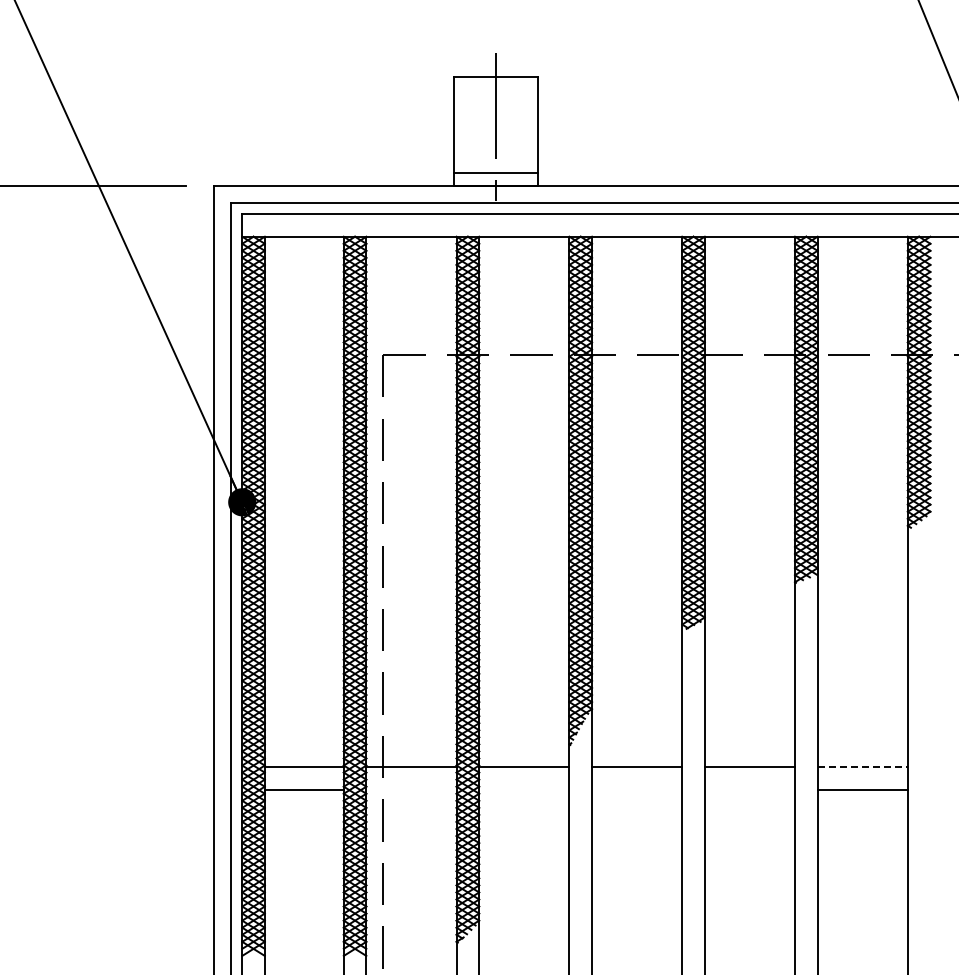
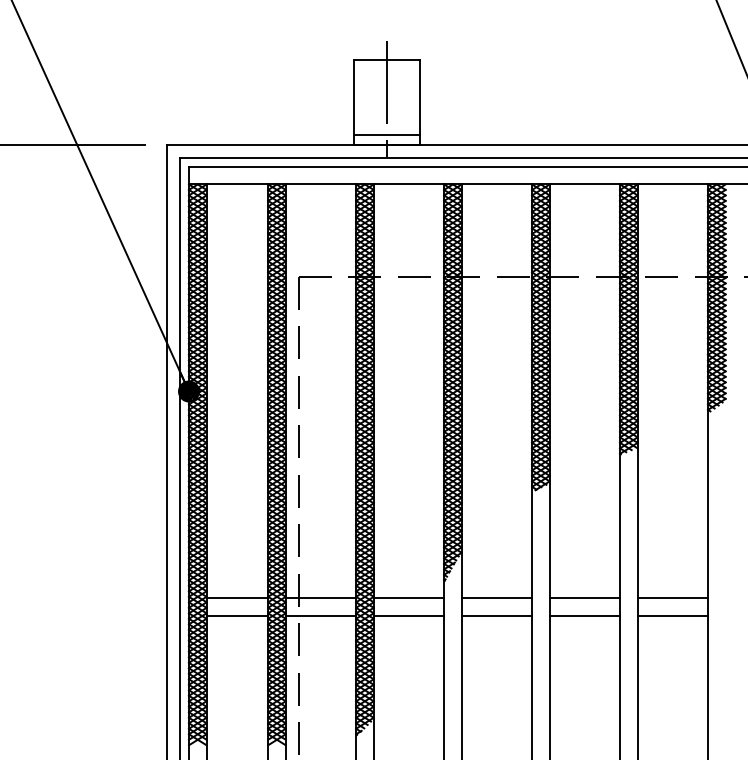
line: (863, 766) -> (673, 597), dashed -> solid
line: (411, 789) -> (320, 615), added
line: (524, 789) -> (409, 615), added
line: (637, 789) -> (497, 615), added
line: (749, 789) -> (584, 615), added

